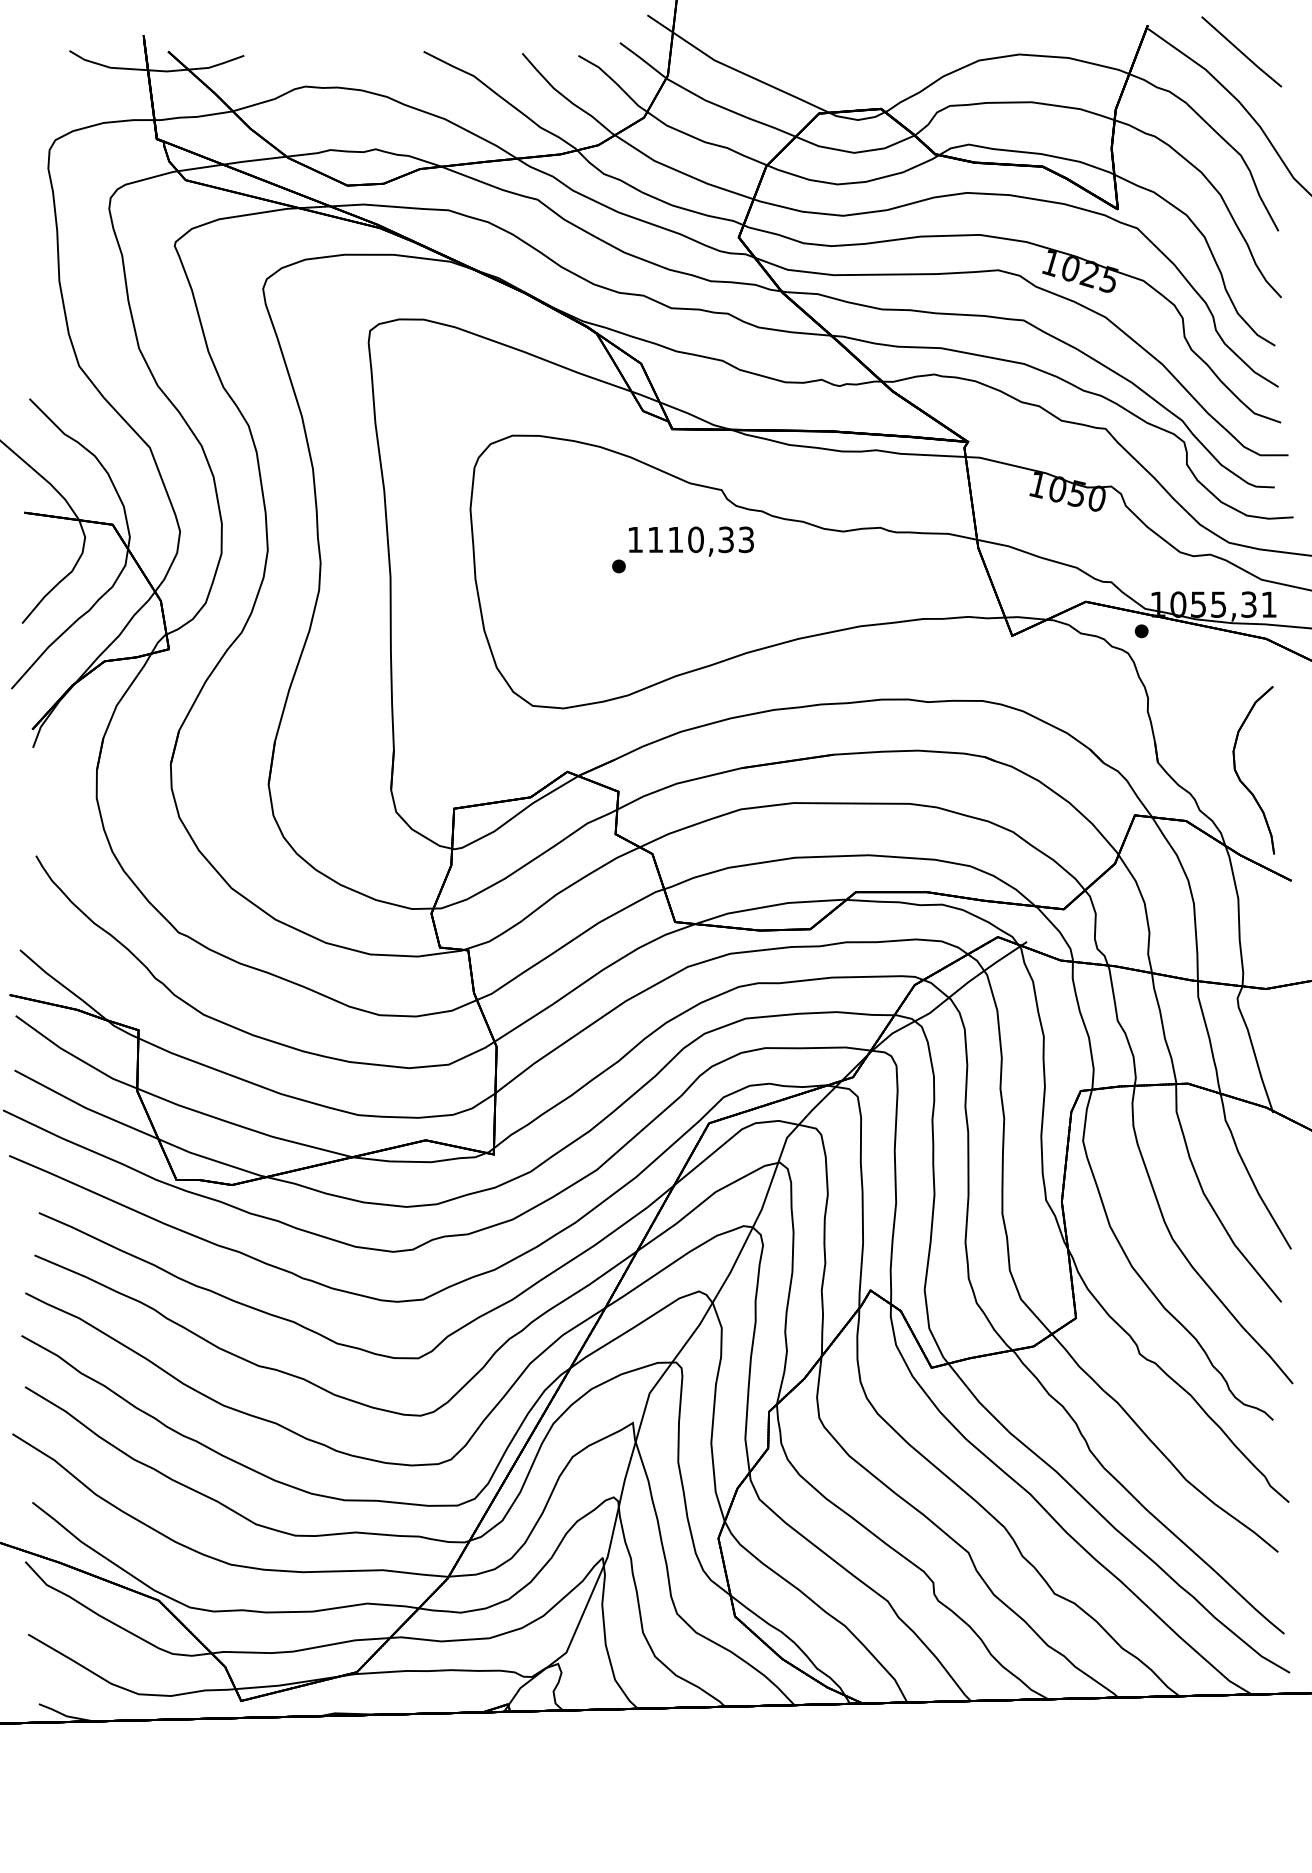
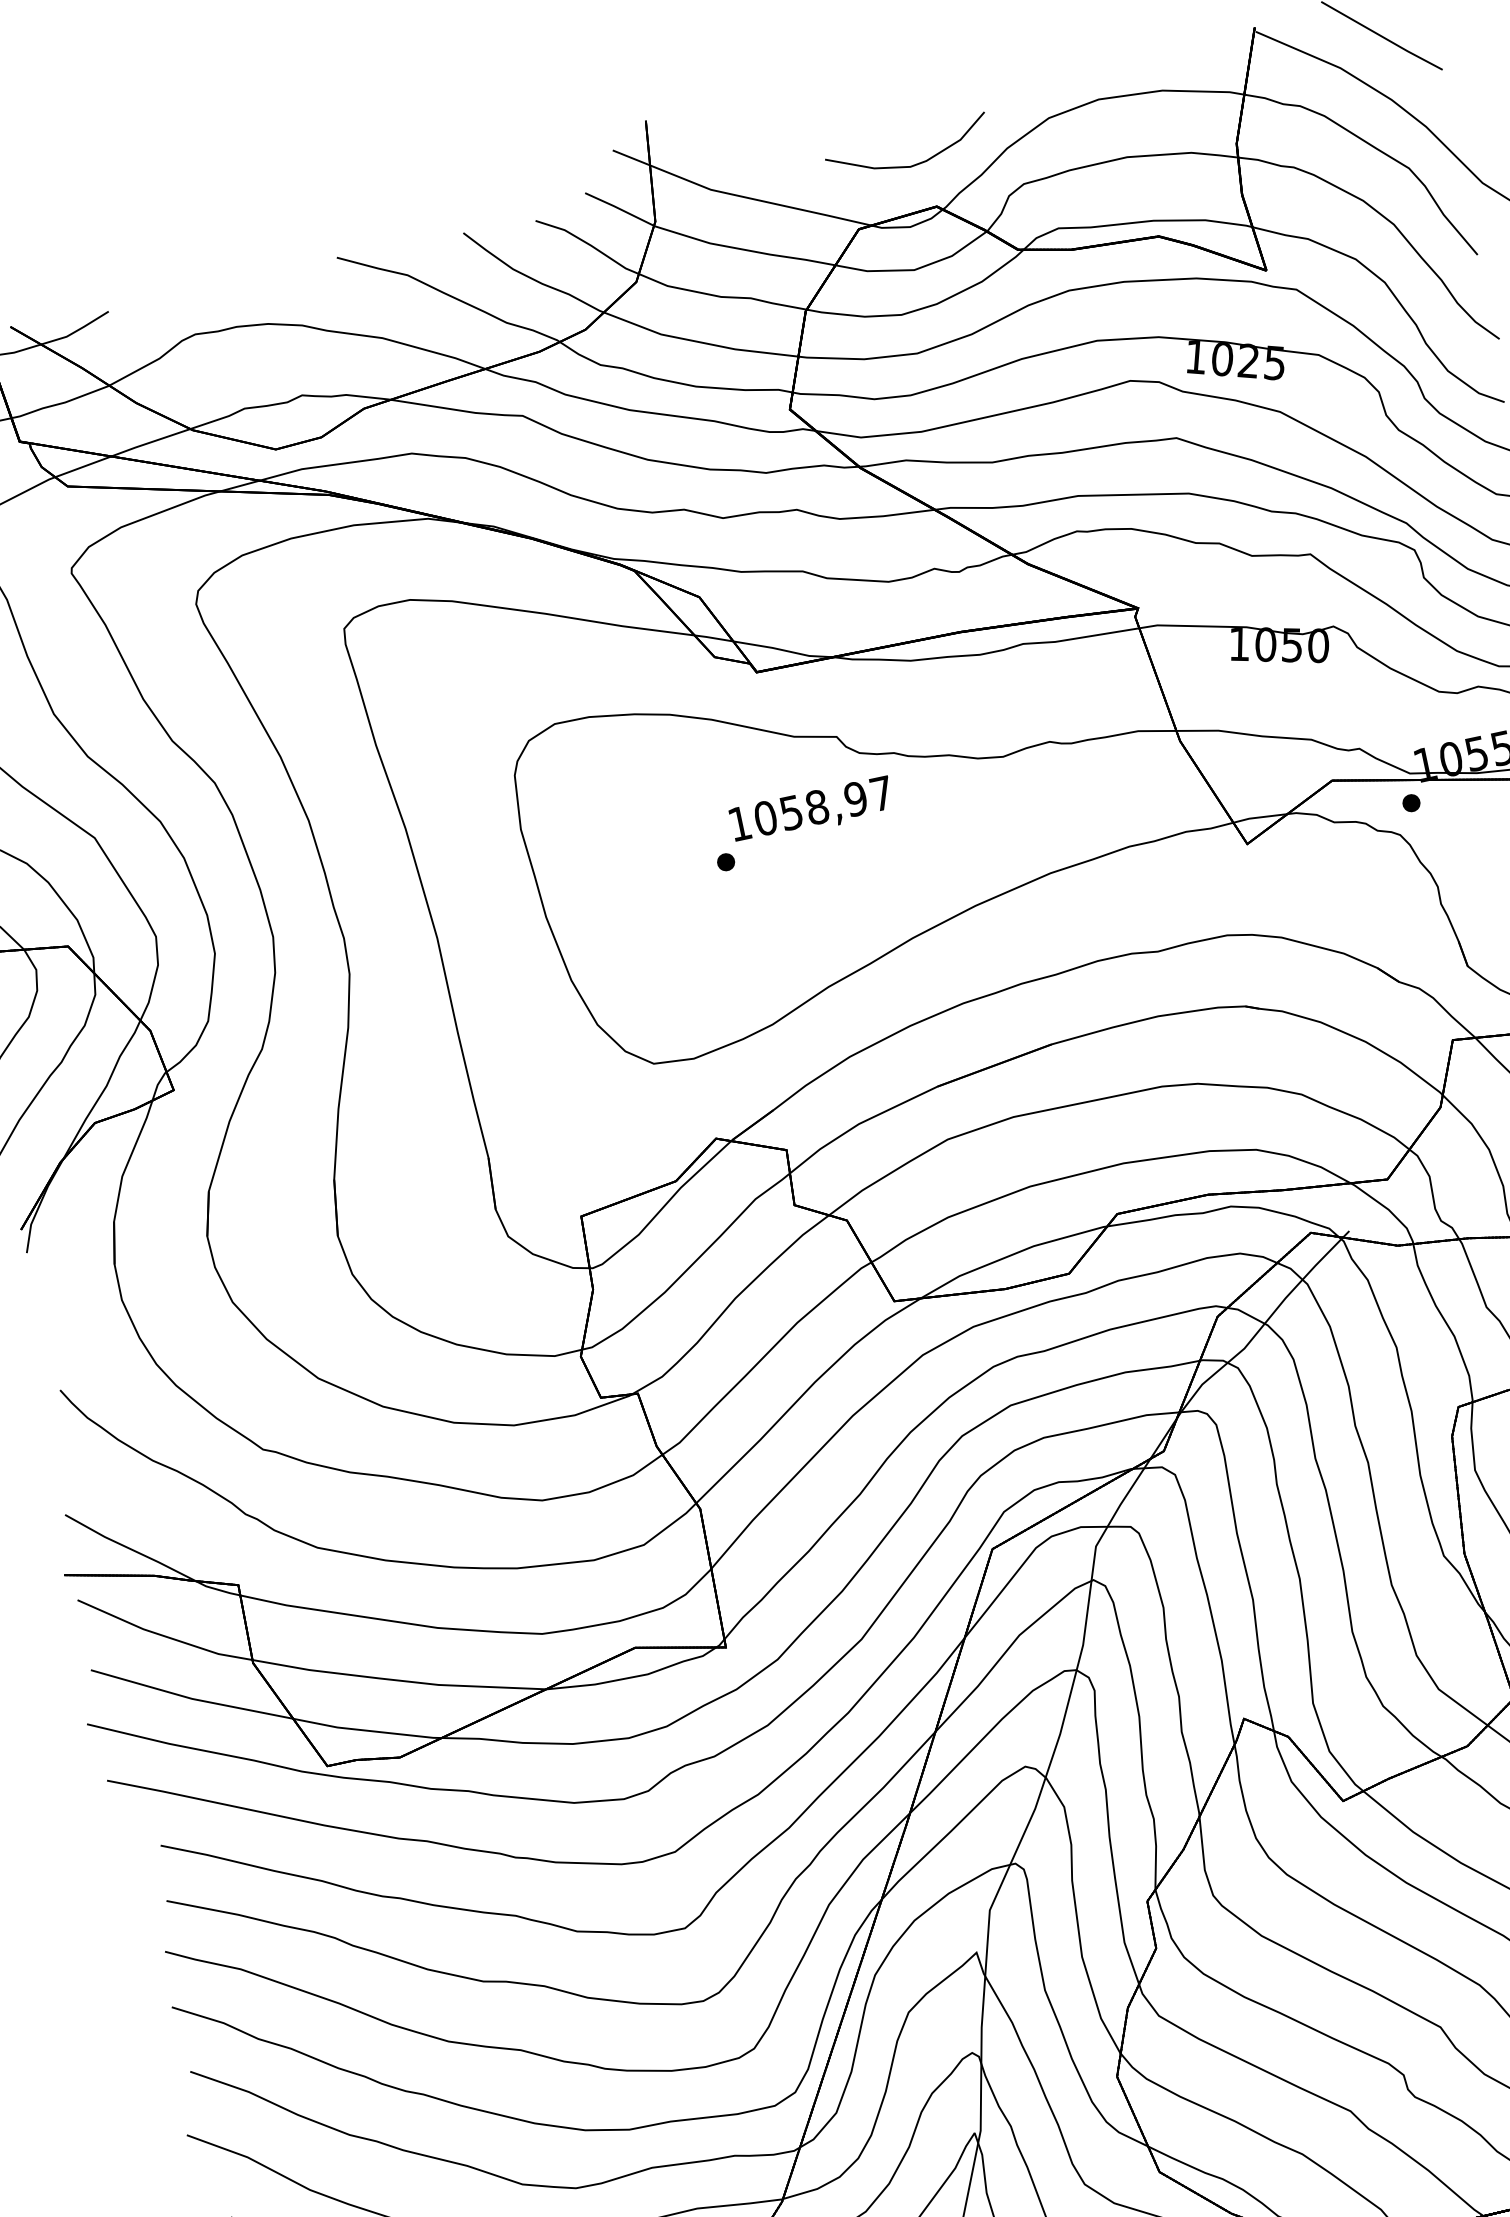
curve: (869, 73) -> (912, 164), added
text: (700, 539) -> (822, 805), 1110,33 -> 1058,97

